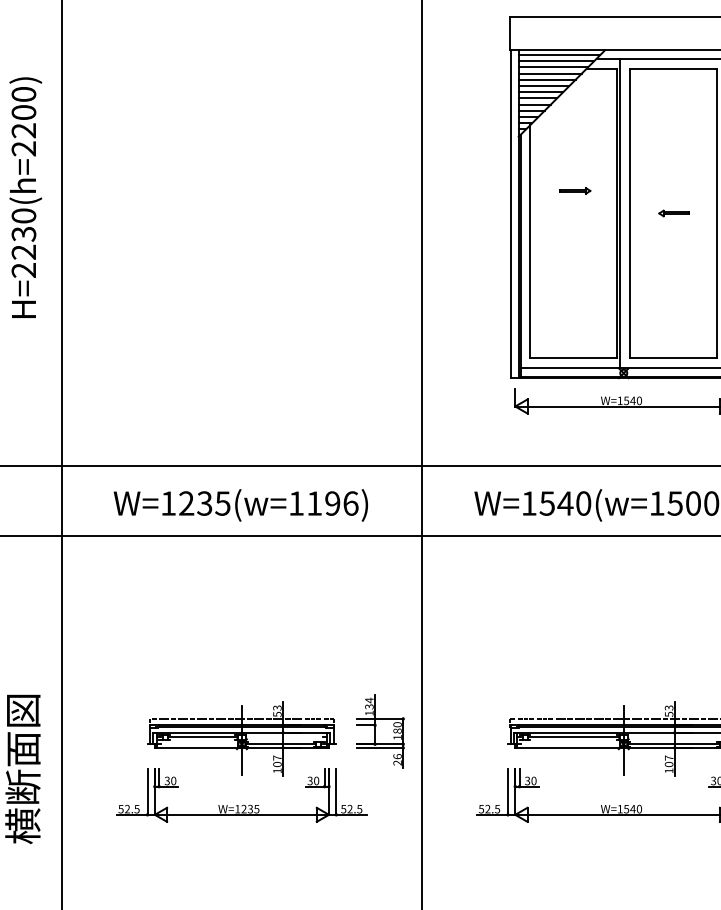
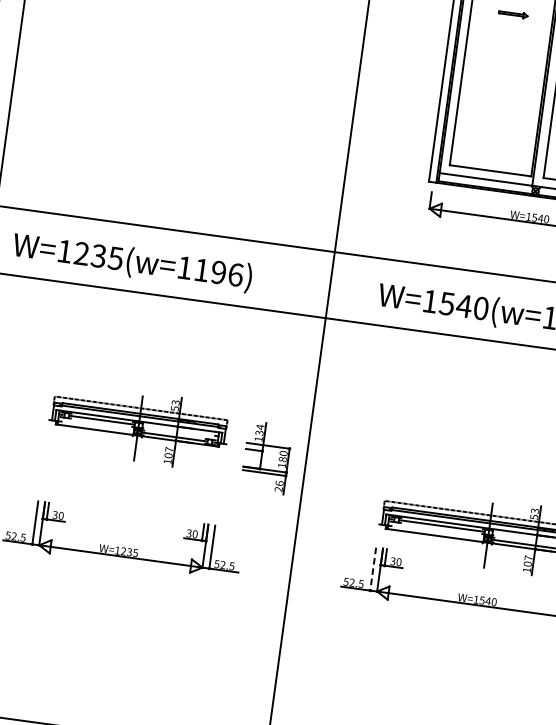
text: (240, 505) -> (132, 262), moved
part: (380, 731) -> (266, 457), moved
part: (241, 738) -> (138, 426), moved
line: (507, 791) -> (372, 568), solid -> dashed

